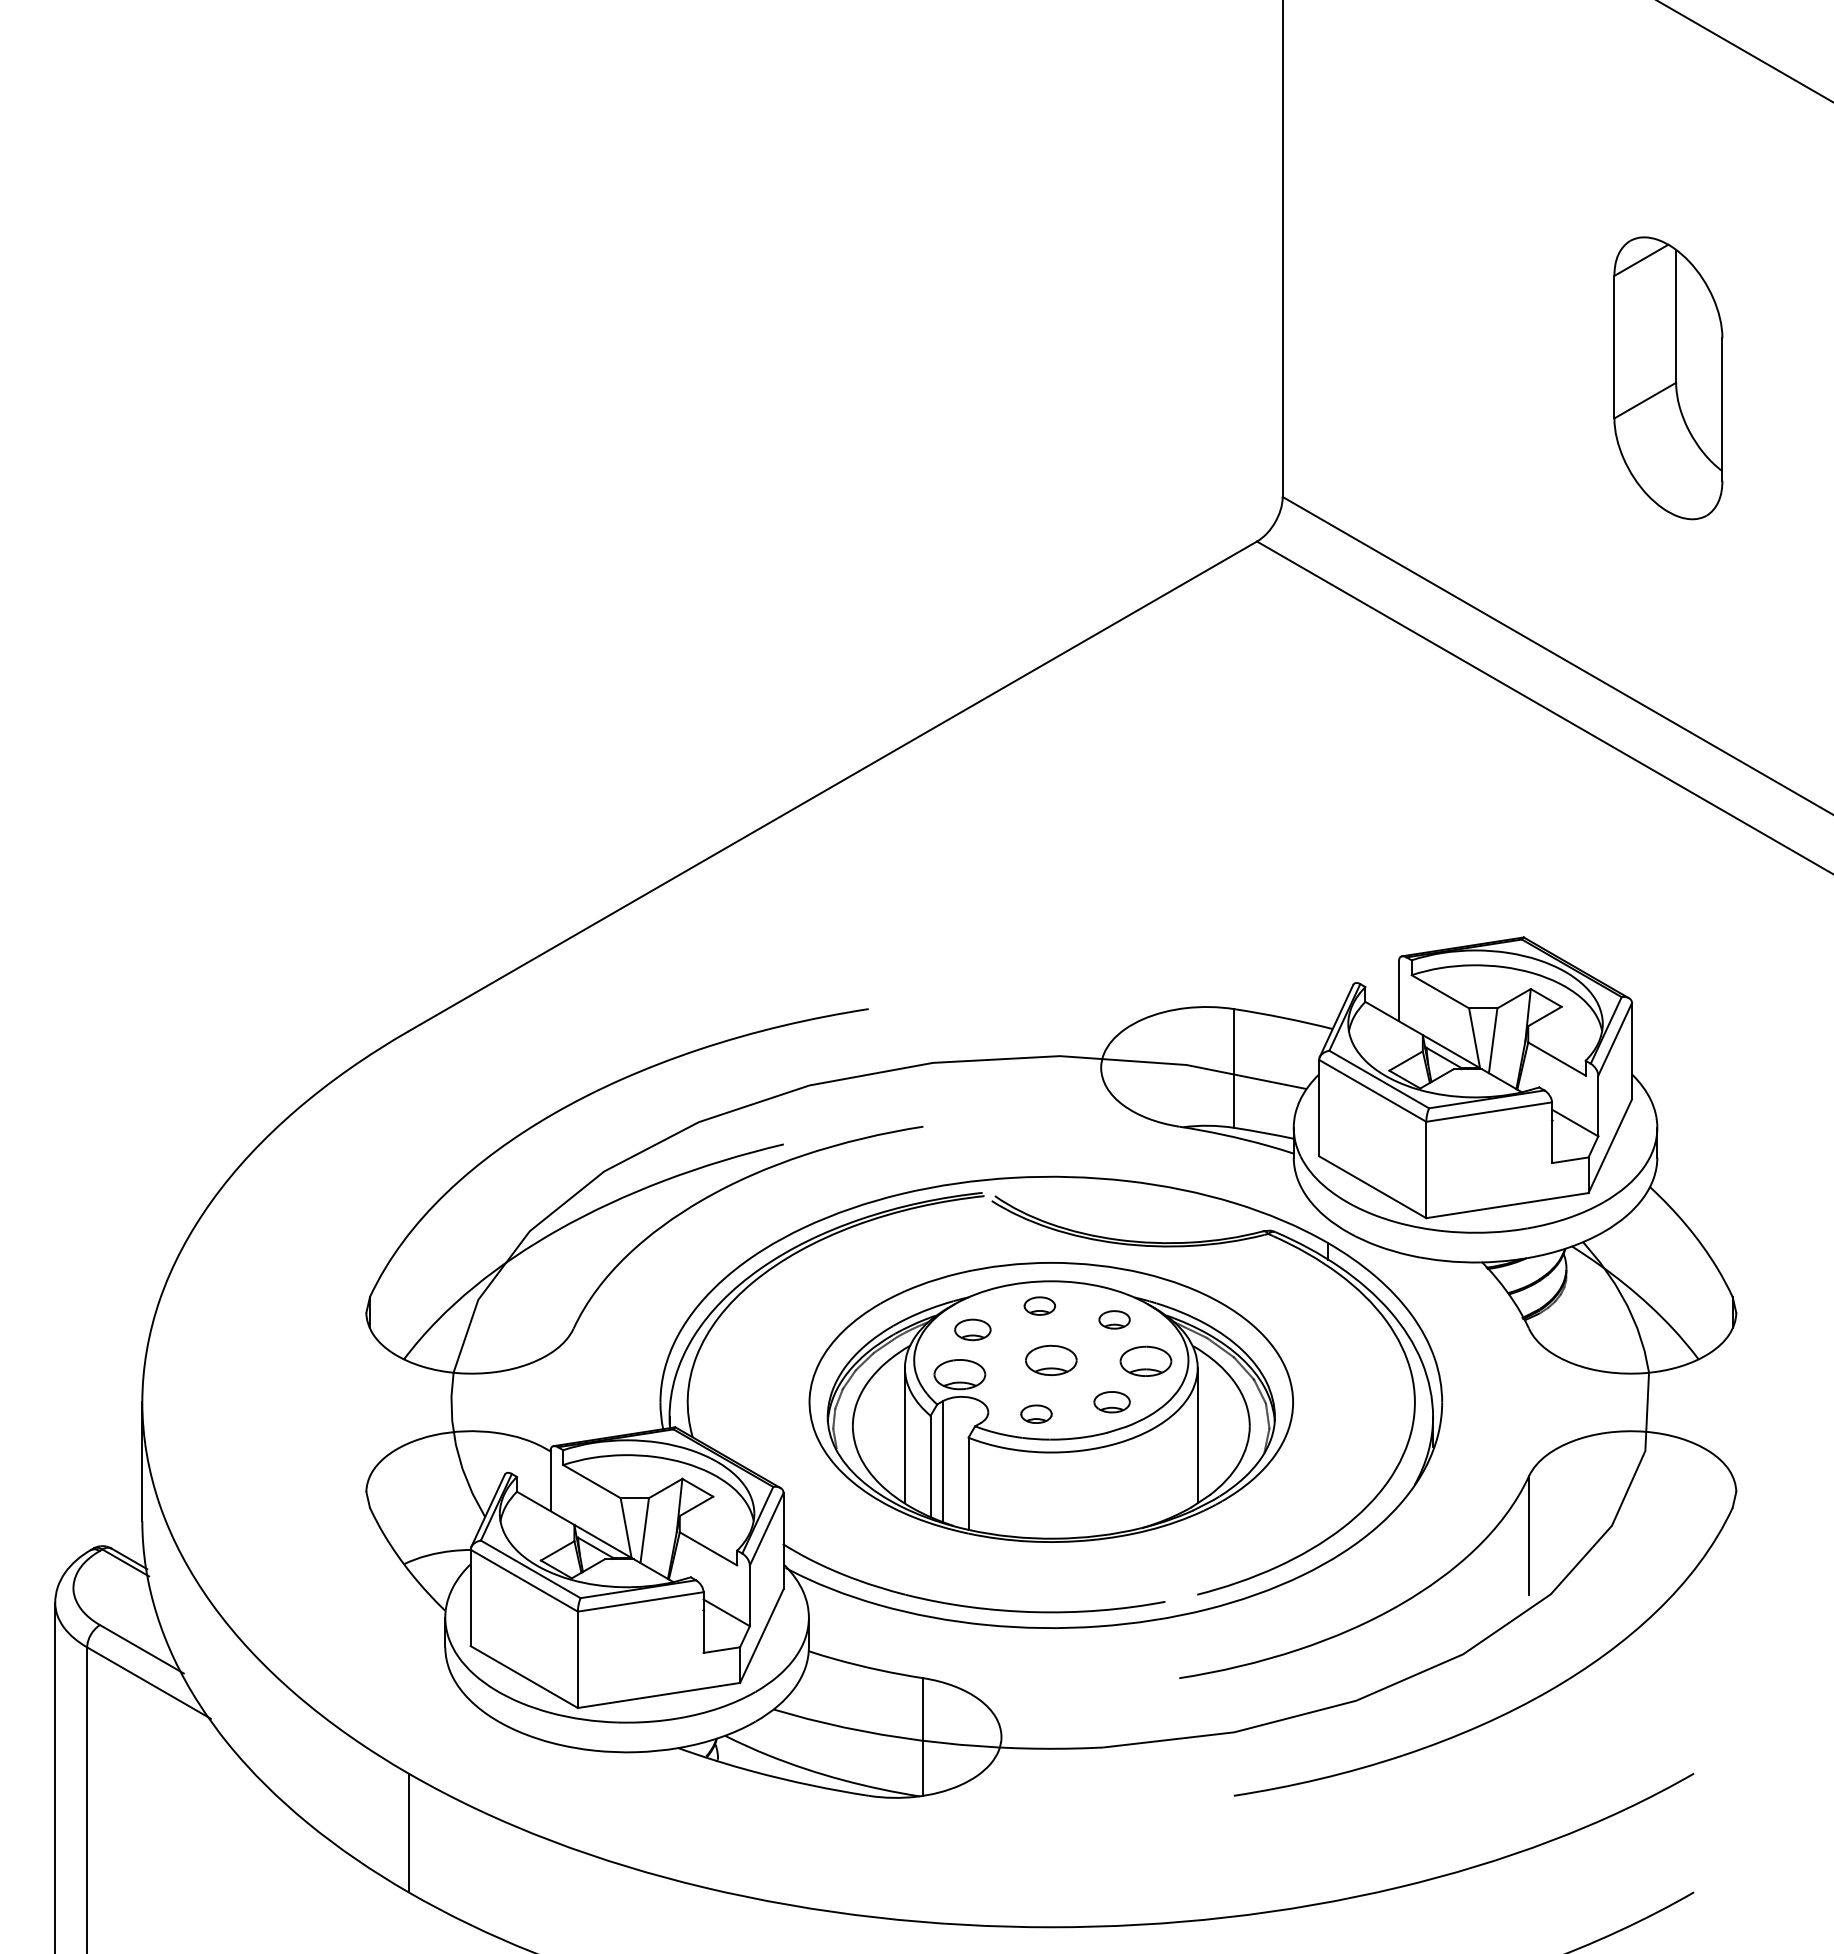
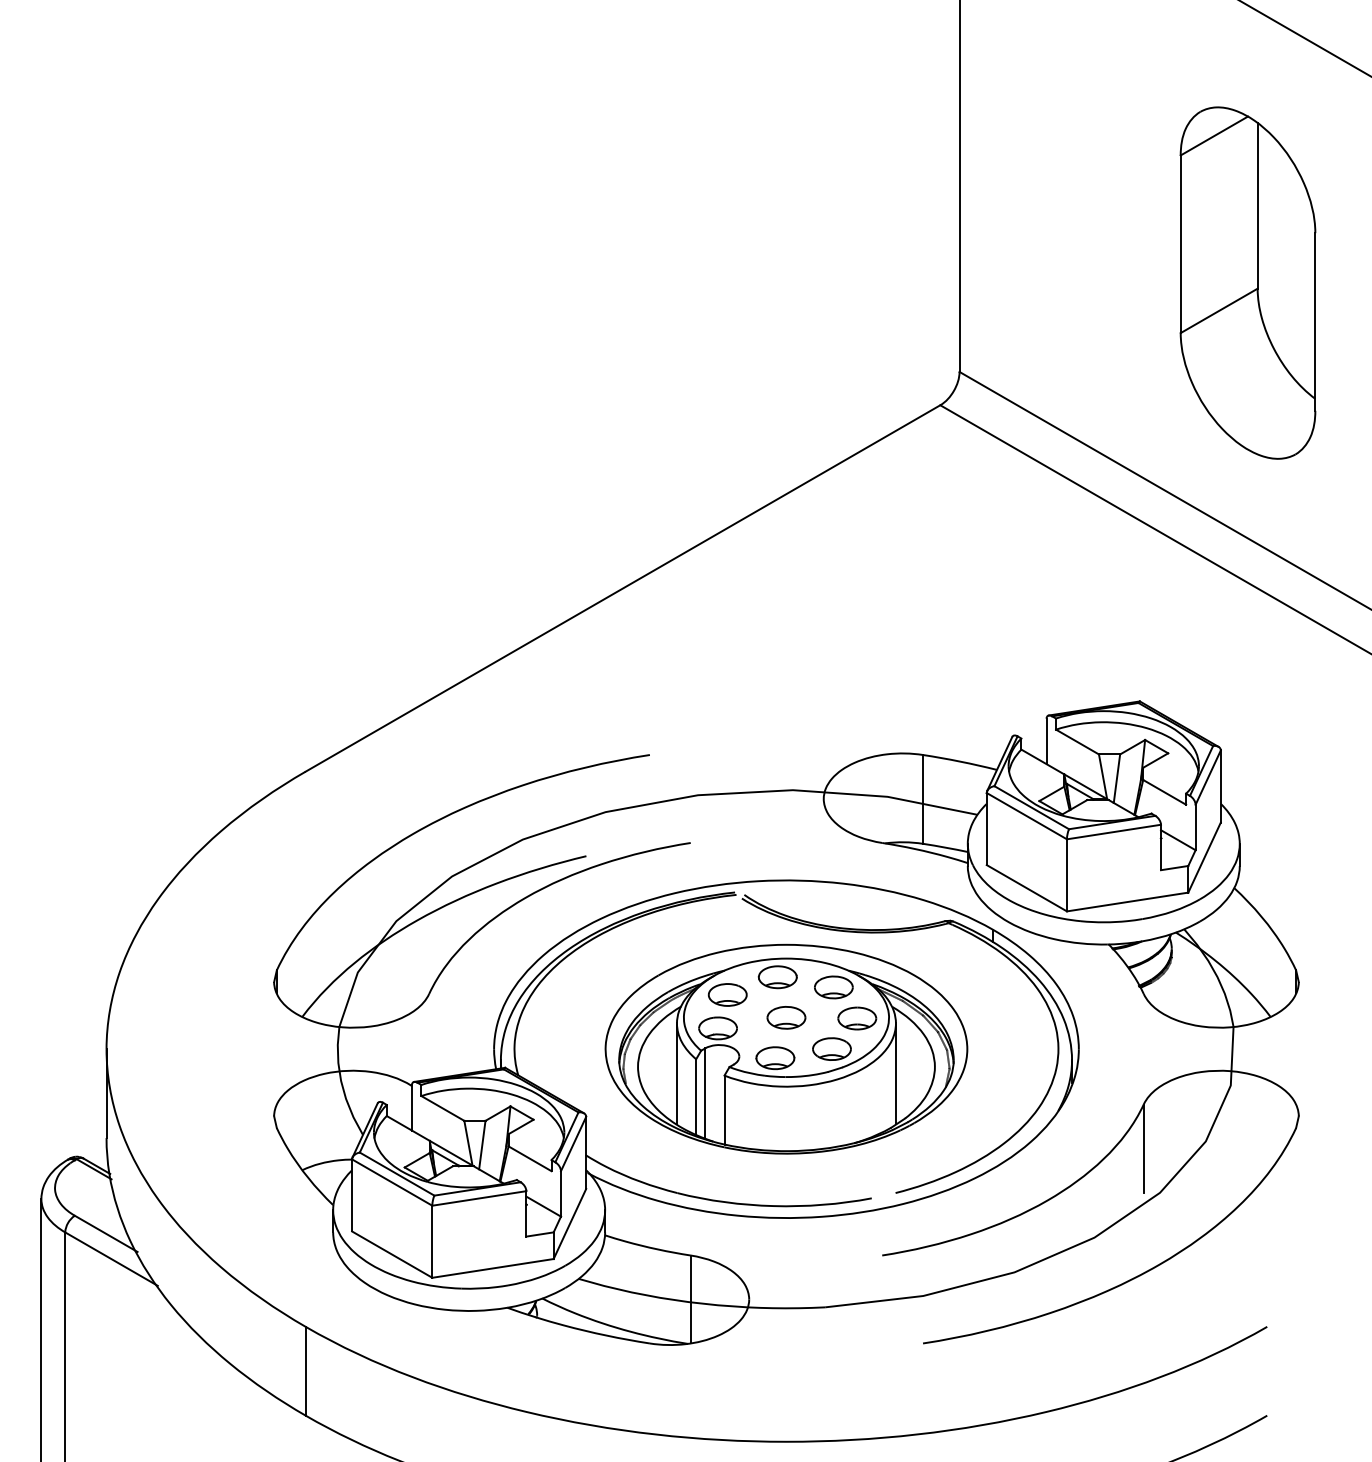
part: (1668, 378) -> (1248, 283), size x1.67
part: (1039, 1305) -> (777, 976), size x1.67
part: (1114, 1319) -> (833, 987), size x1.67
part: (972, 1329) -> (727, 994), size x1.43
part: (1111, 1401) -> (831, 1048), size x1.43
part: (1036, 1413) -> (775, 1057), size x1.67

